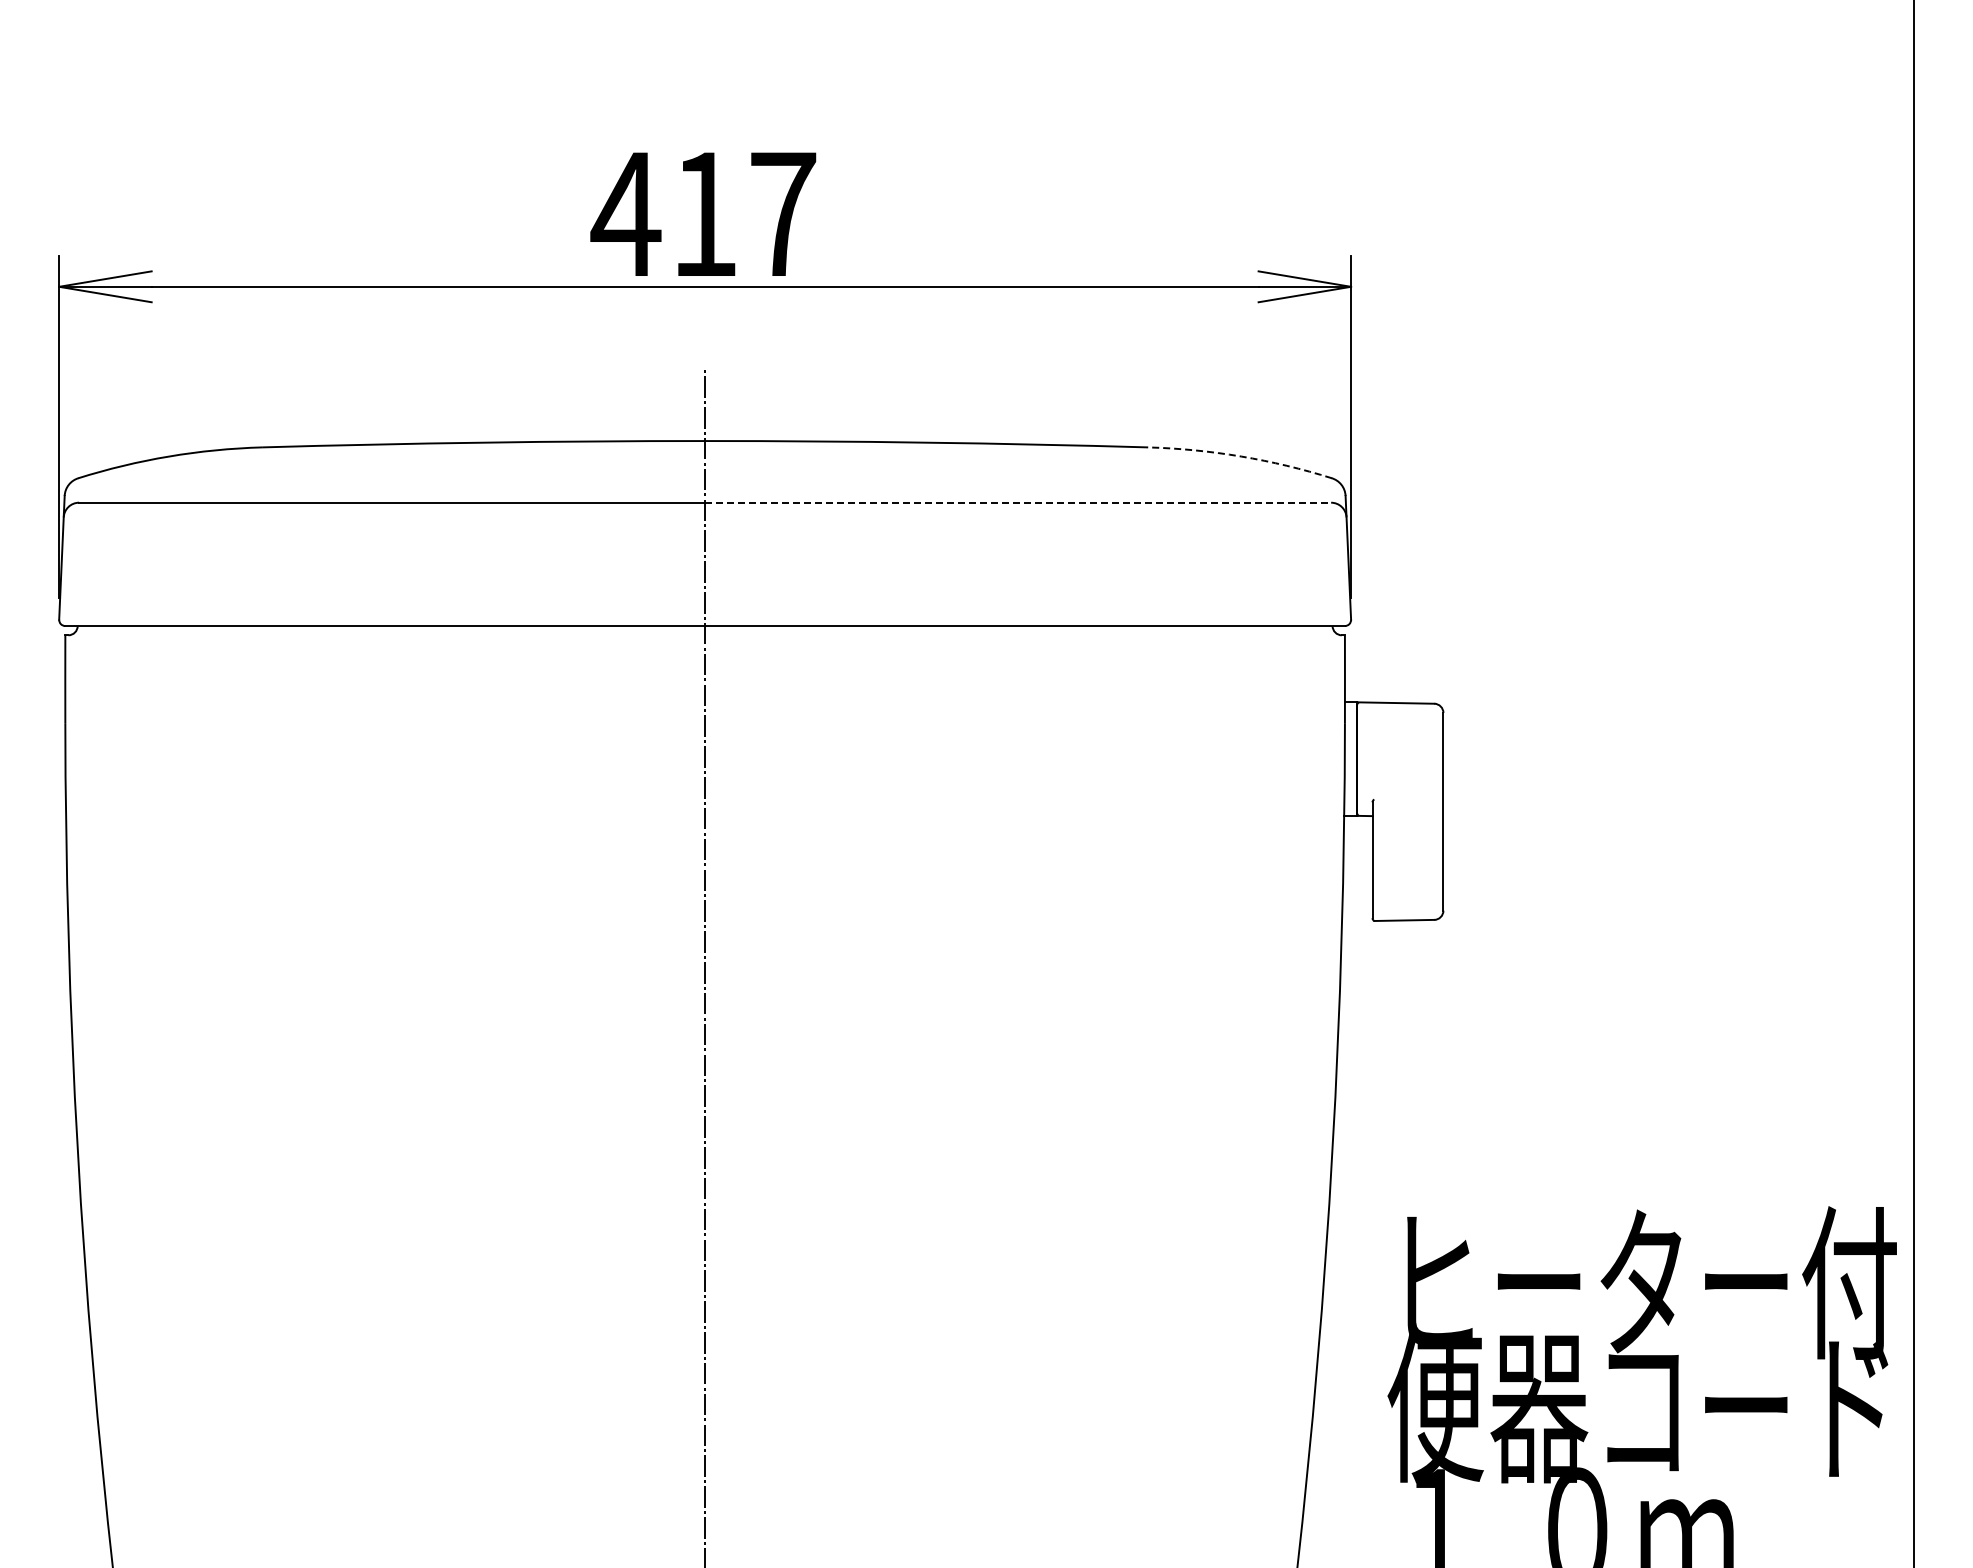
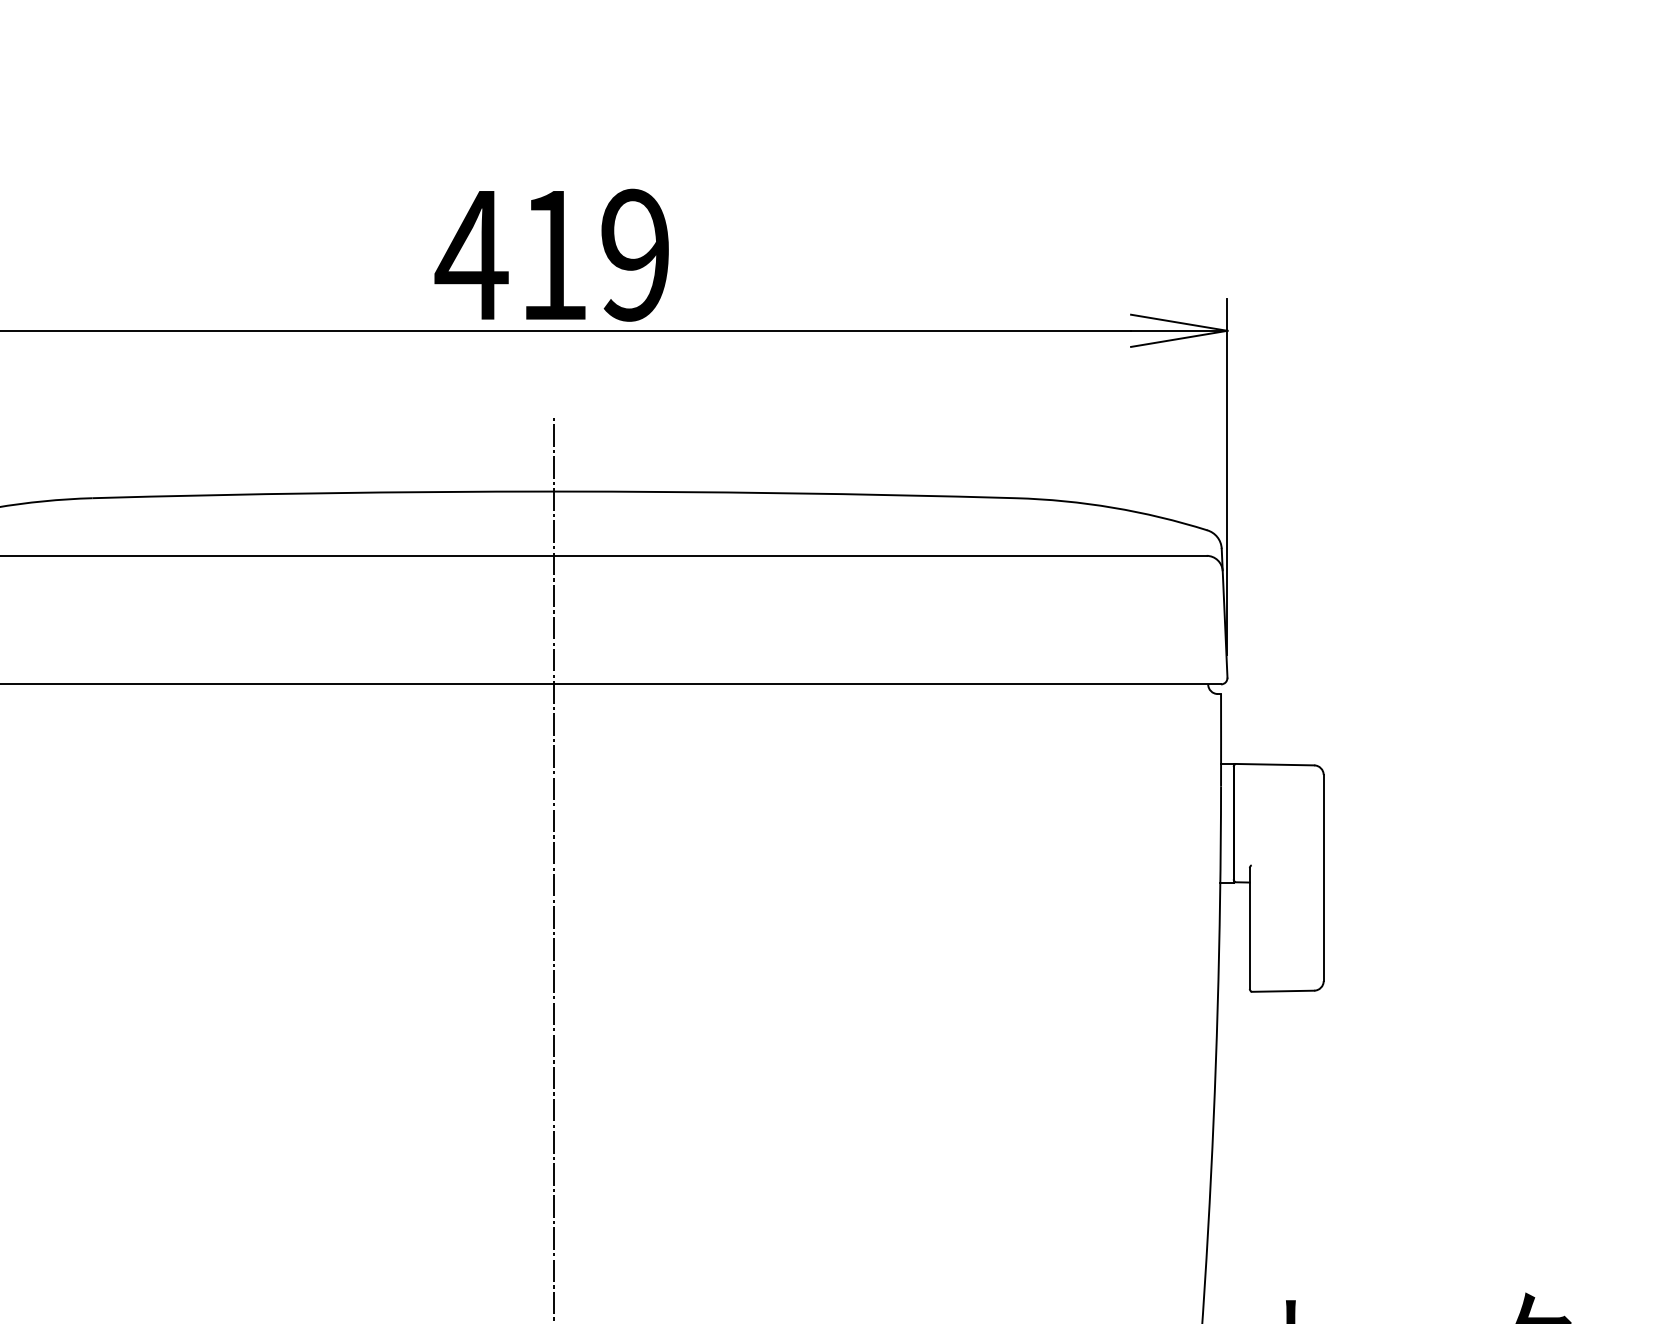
text: (783, 214) -> (635, 255), 417 -> 419
arc: (1241, 456) -> (1113, 507), dashed -> solid
line: (1018, 502) -> (880, 555), dashed -> solid

